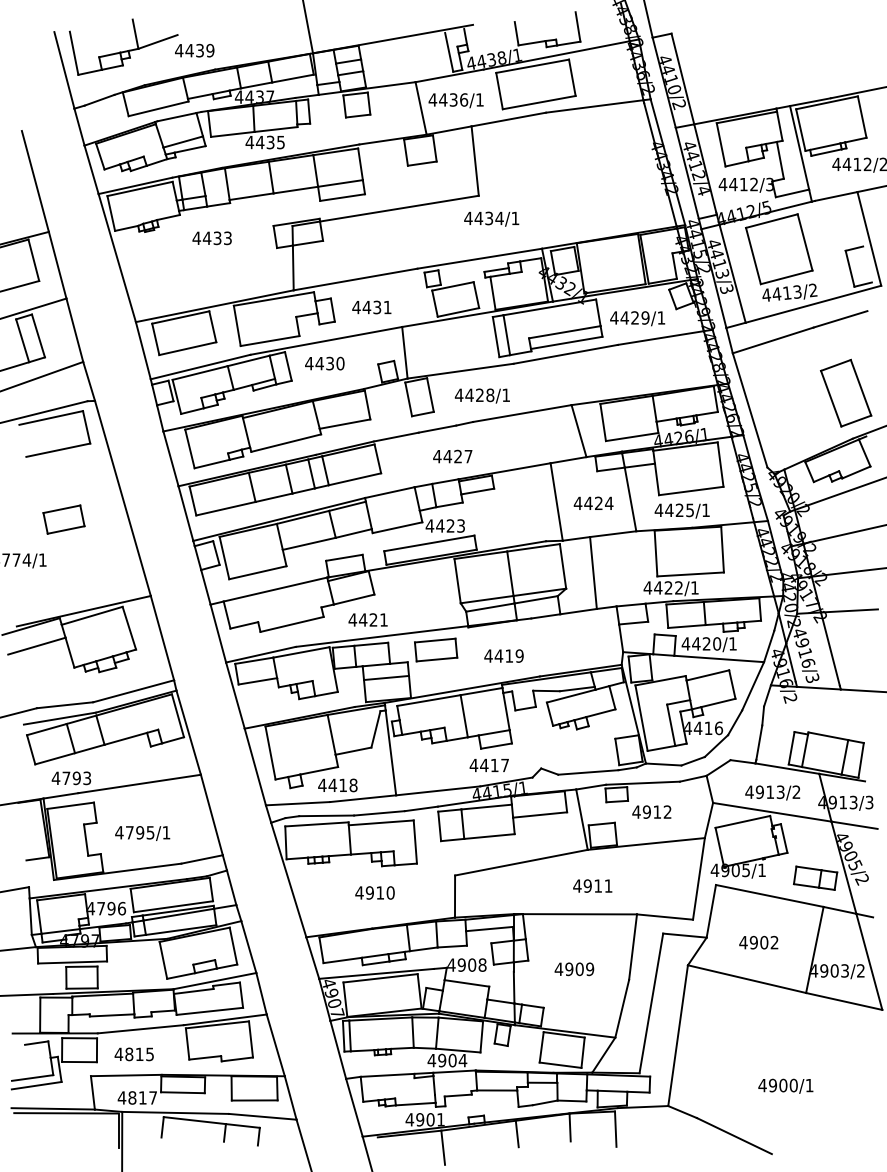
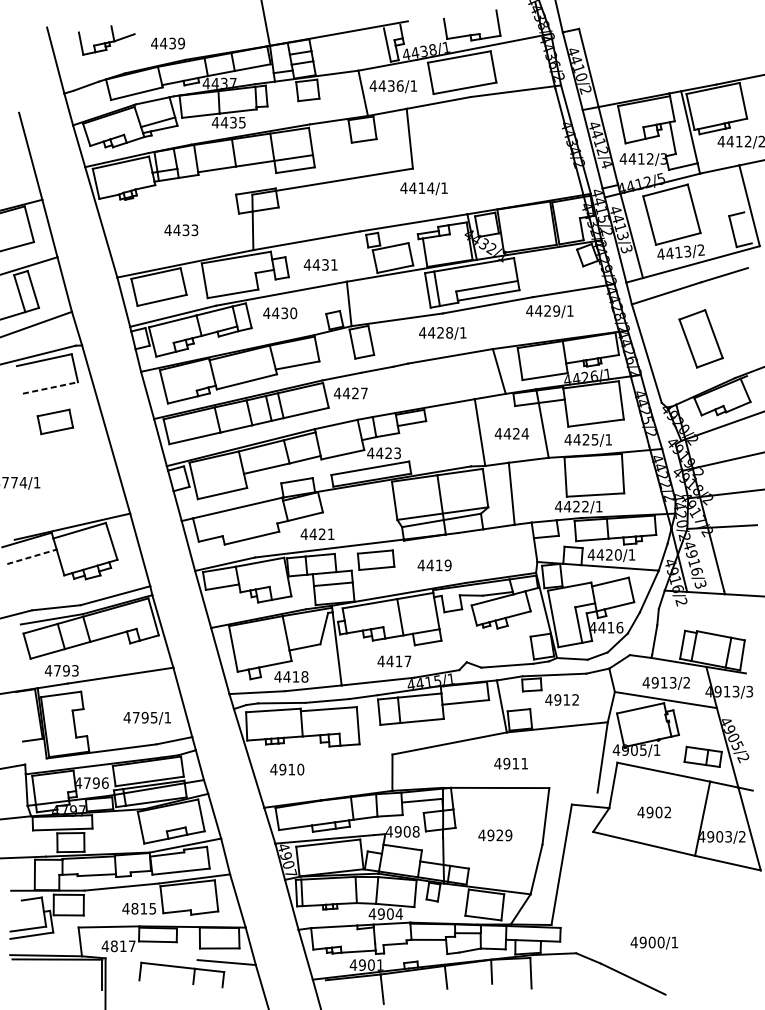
part: (123, 46) -> (106, 39), size x0.6
text: (489, 218) -> (422, 188), 4434/1 -> 4414/1
text: (211, 238) -> (180, 230), moved
text: (637, 318) -> (549, 311), moved
part: (846, 392) -> (701, 338), moved
text: (481, 395) -> (441, 333), moved
line: (58, 450) -> (50, 388), solid -> dashed
text: (452, 456) -> (350, 393), moved
part: (63, 519) -> (54, 421), moved
line: (36, 646) -> (31, 557), solid -> dashed
text: (488, 765) -> (393, 661), moved
line: (854, 824) -> (736, 710), removed
text: (142, 833) -> (147, 718), moved
text: (374, 892) -> (286, 769), moved
line: (665, 916) -> (573, 789), removed
text: (579, 969) -> (499, 835), 4909 -> 4929
line: (677, 1035) -> (584, 892), removed
text: (133, 1054) -> (138, 908), moved
text: (785, 1085) -> (654, 942), moved
line: (175, 1112) -> (151, 958), removed

